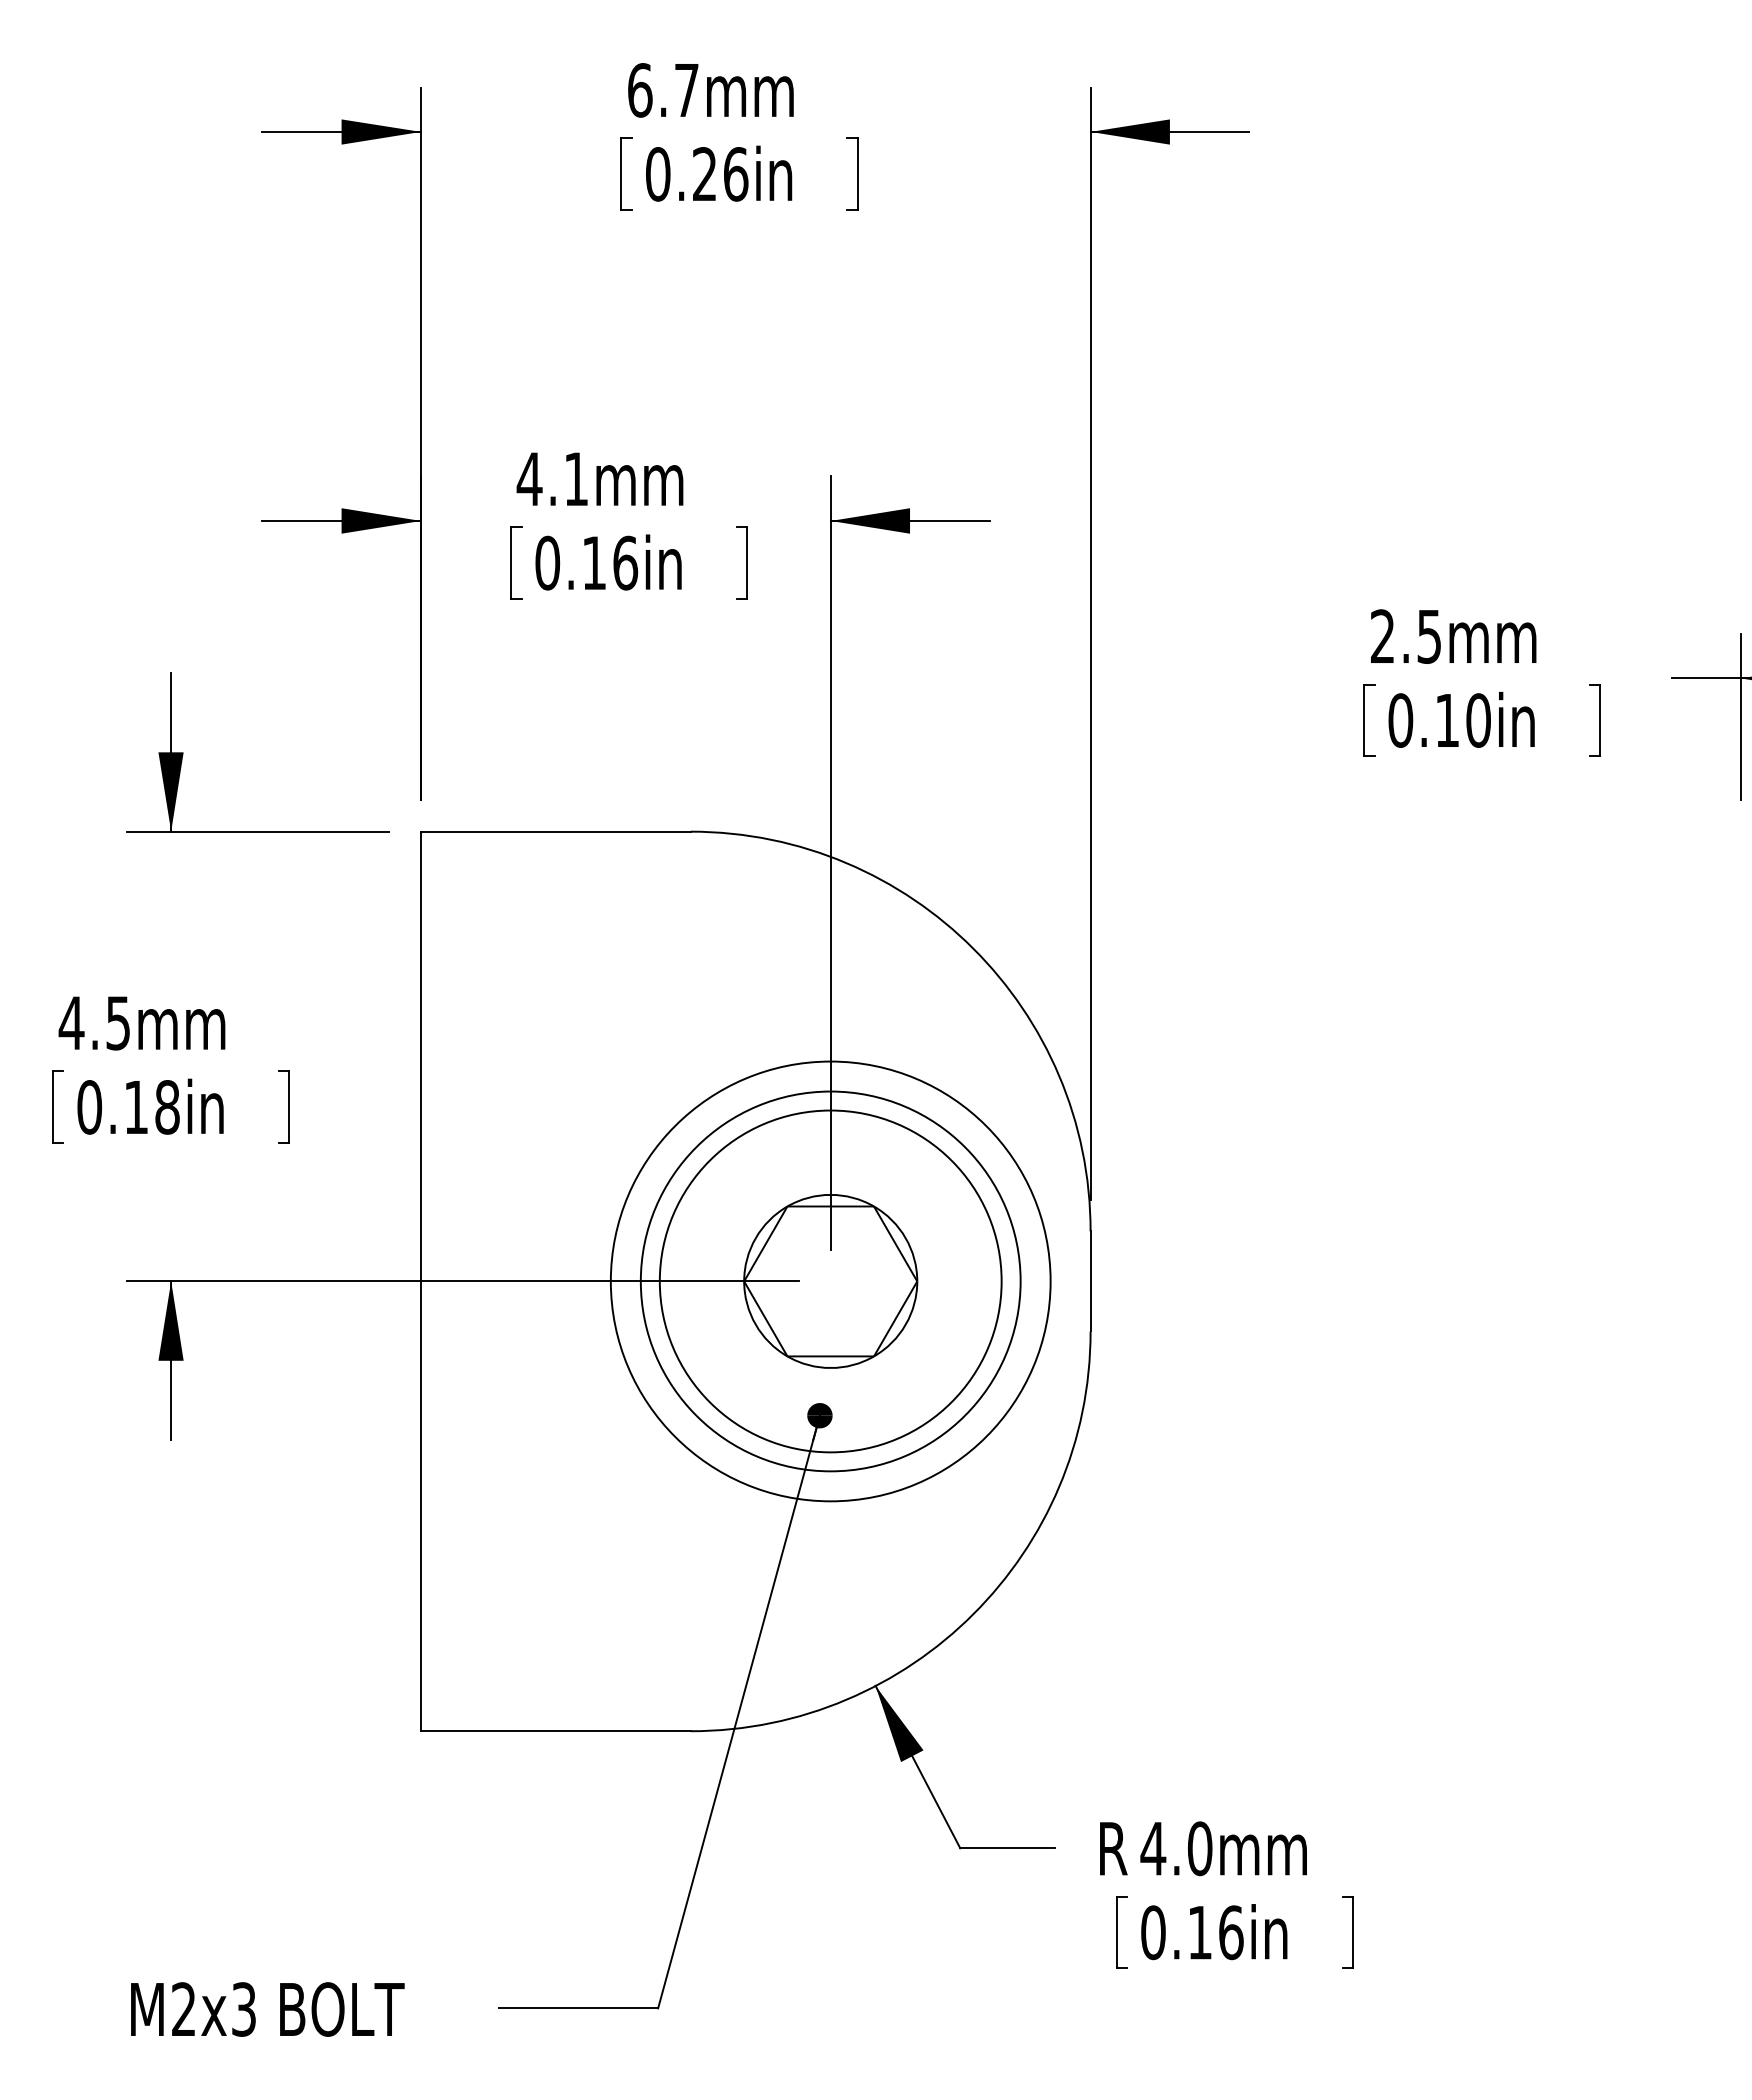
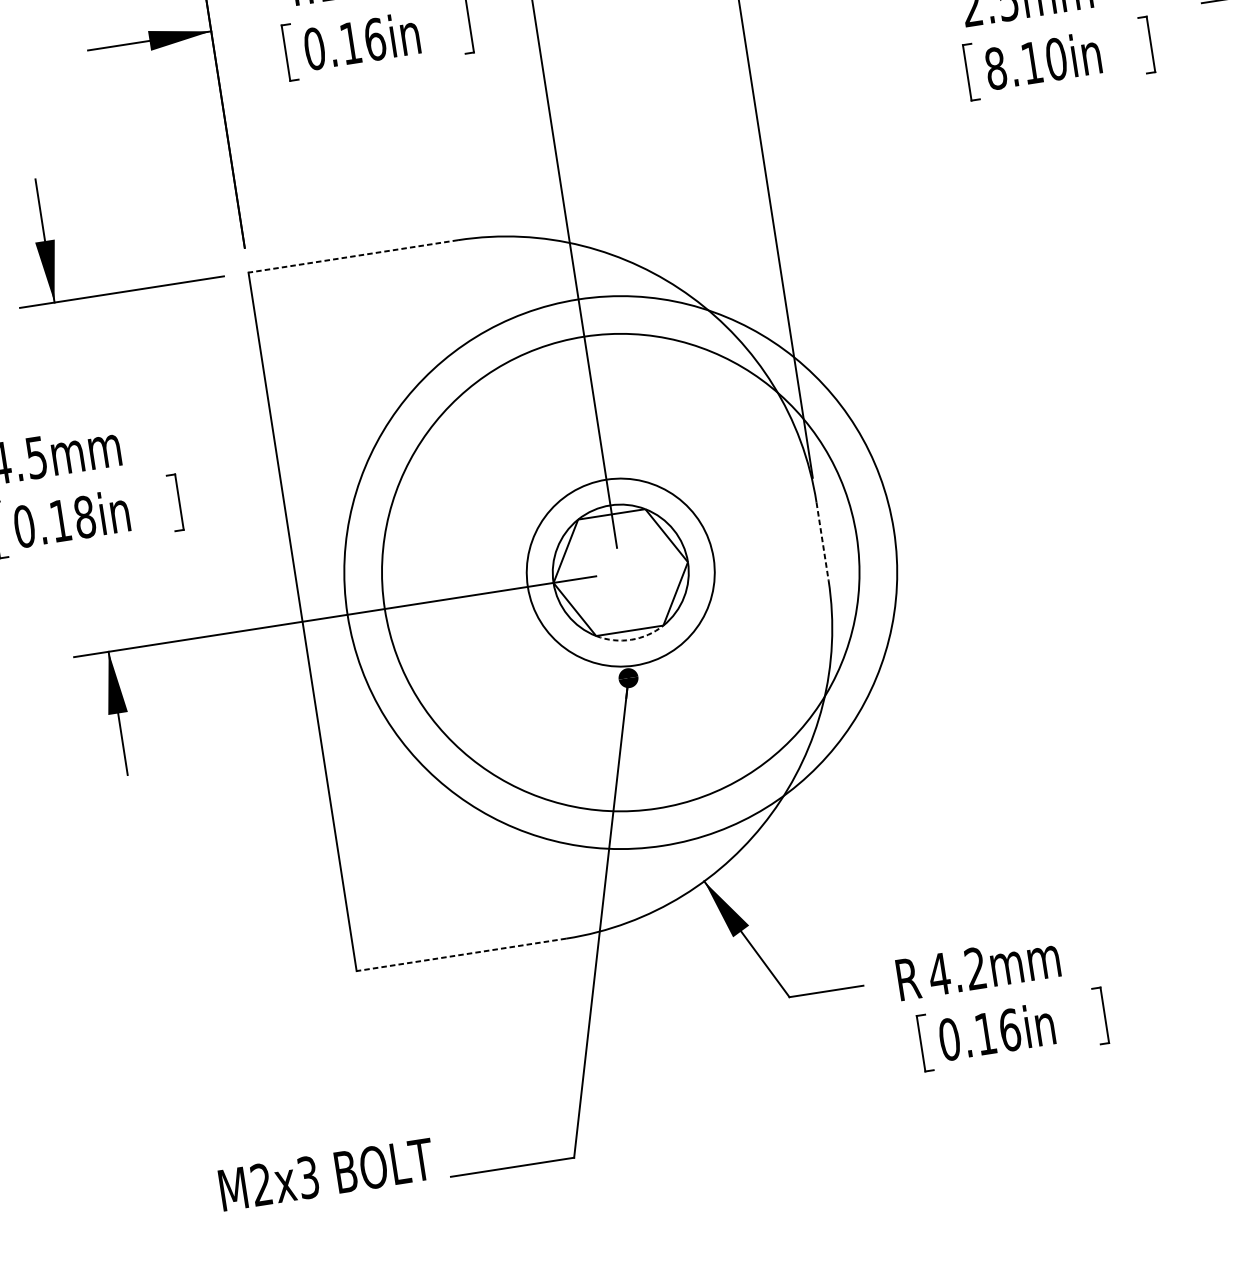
text: (1400, 720) -> (995, 68), 0.10in -> 8.10in
line: (555, 831) -> (352, 256), solid -> dashed
circle: (830, 1281) -> (620, 572), size x0.7
circle: (830, 1281) -> (620, 572), size x1.6
circle: (830, 1281) -> (620, 572), size x1.6
line: (1090, 1281) -> (822, 541), solid -> dashed
arc: (830, 1368) -> (631, 640), solid -> dashed
line: (555, 1731) -> (461, 955), solid -> dashed
text: (1199, 1848) -> (975, 968), 4.0mm -> 4.2mm
text: (267, 2009) -> (326, 1174), moved

